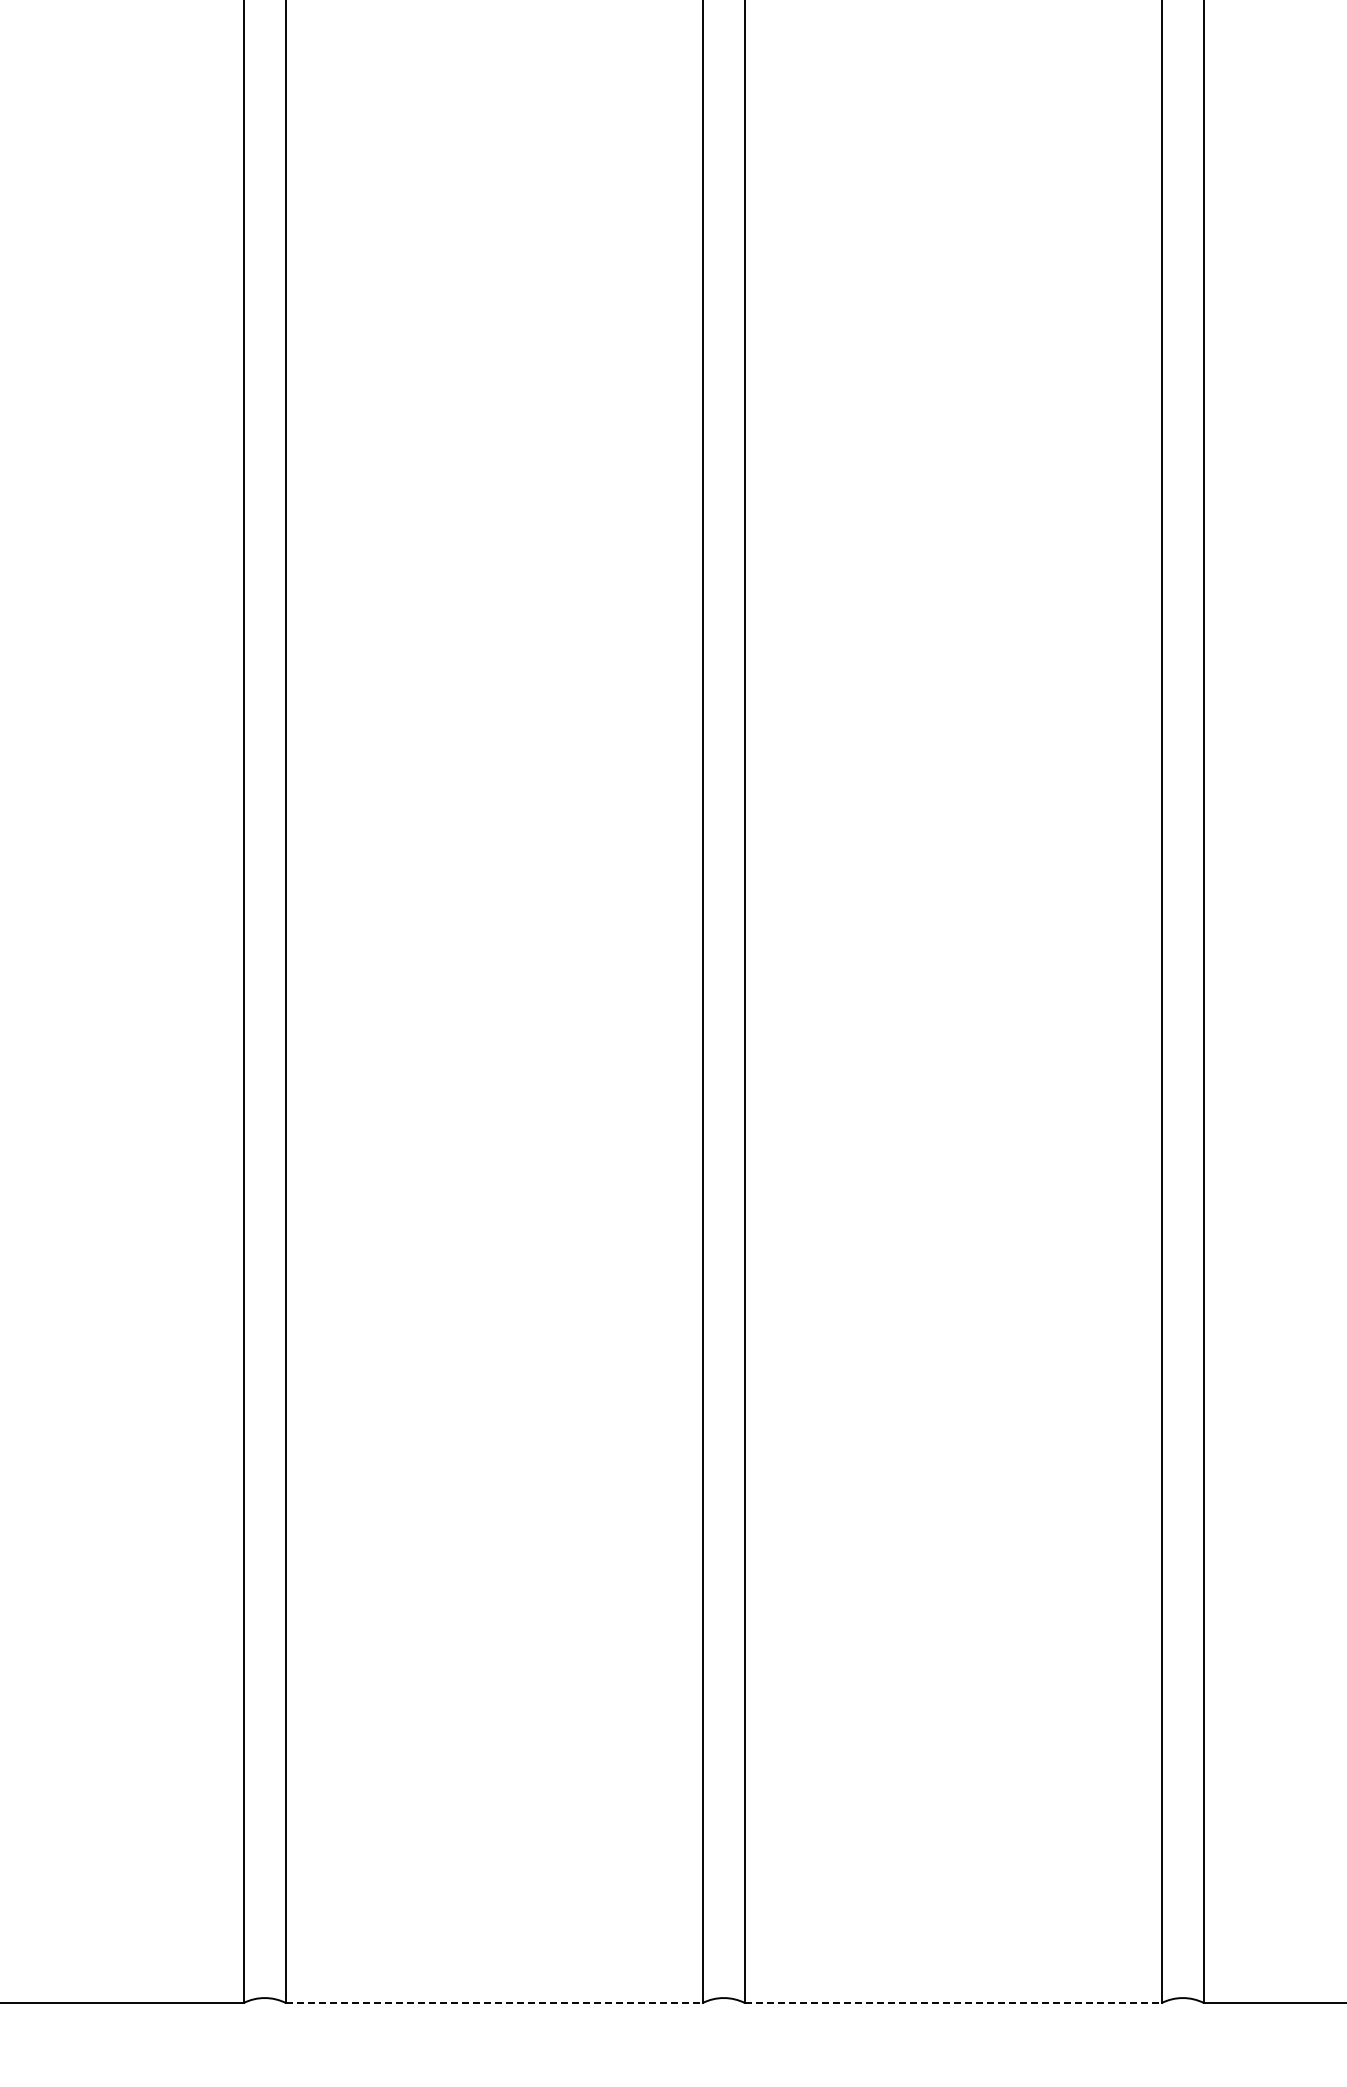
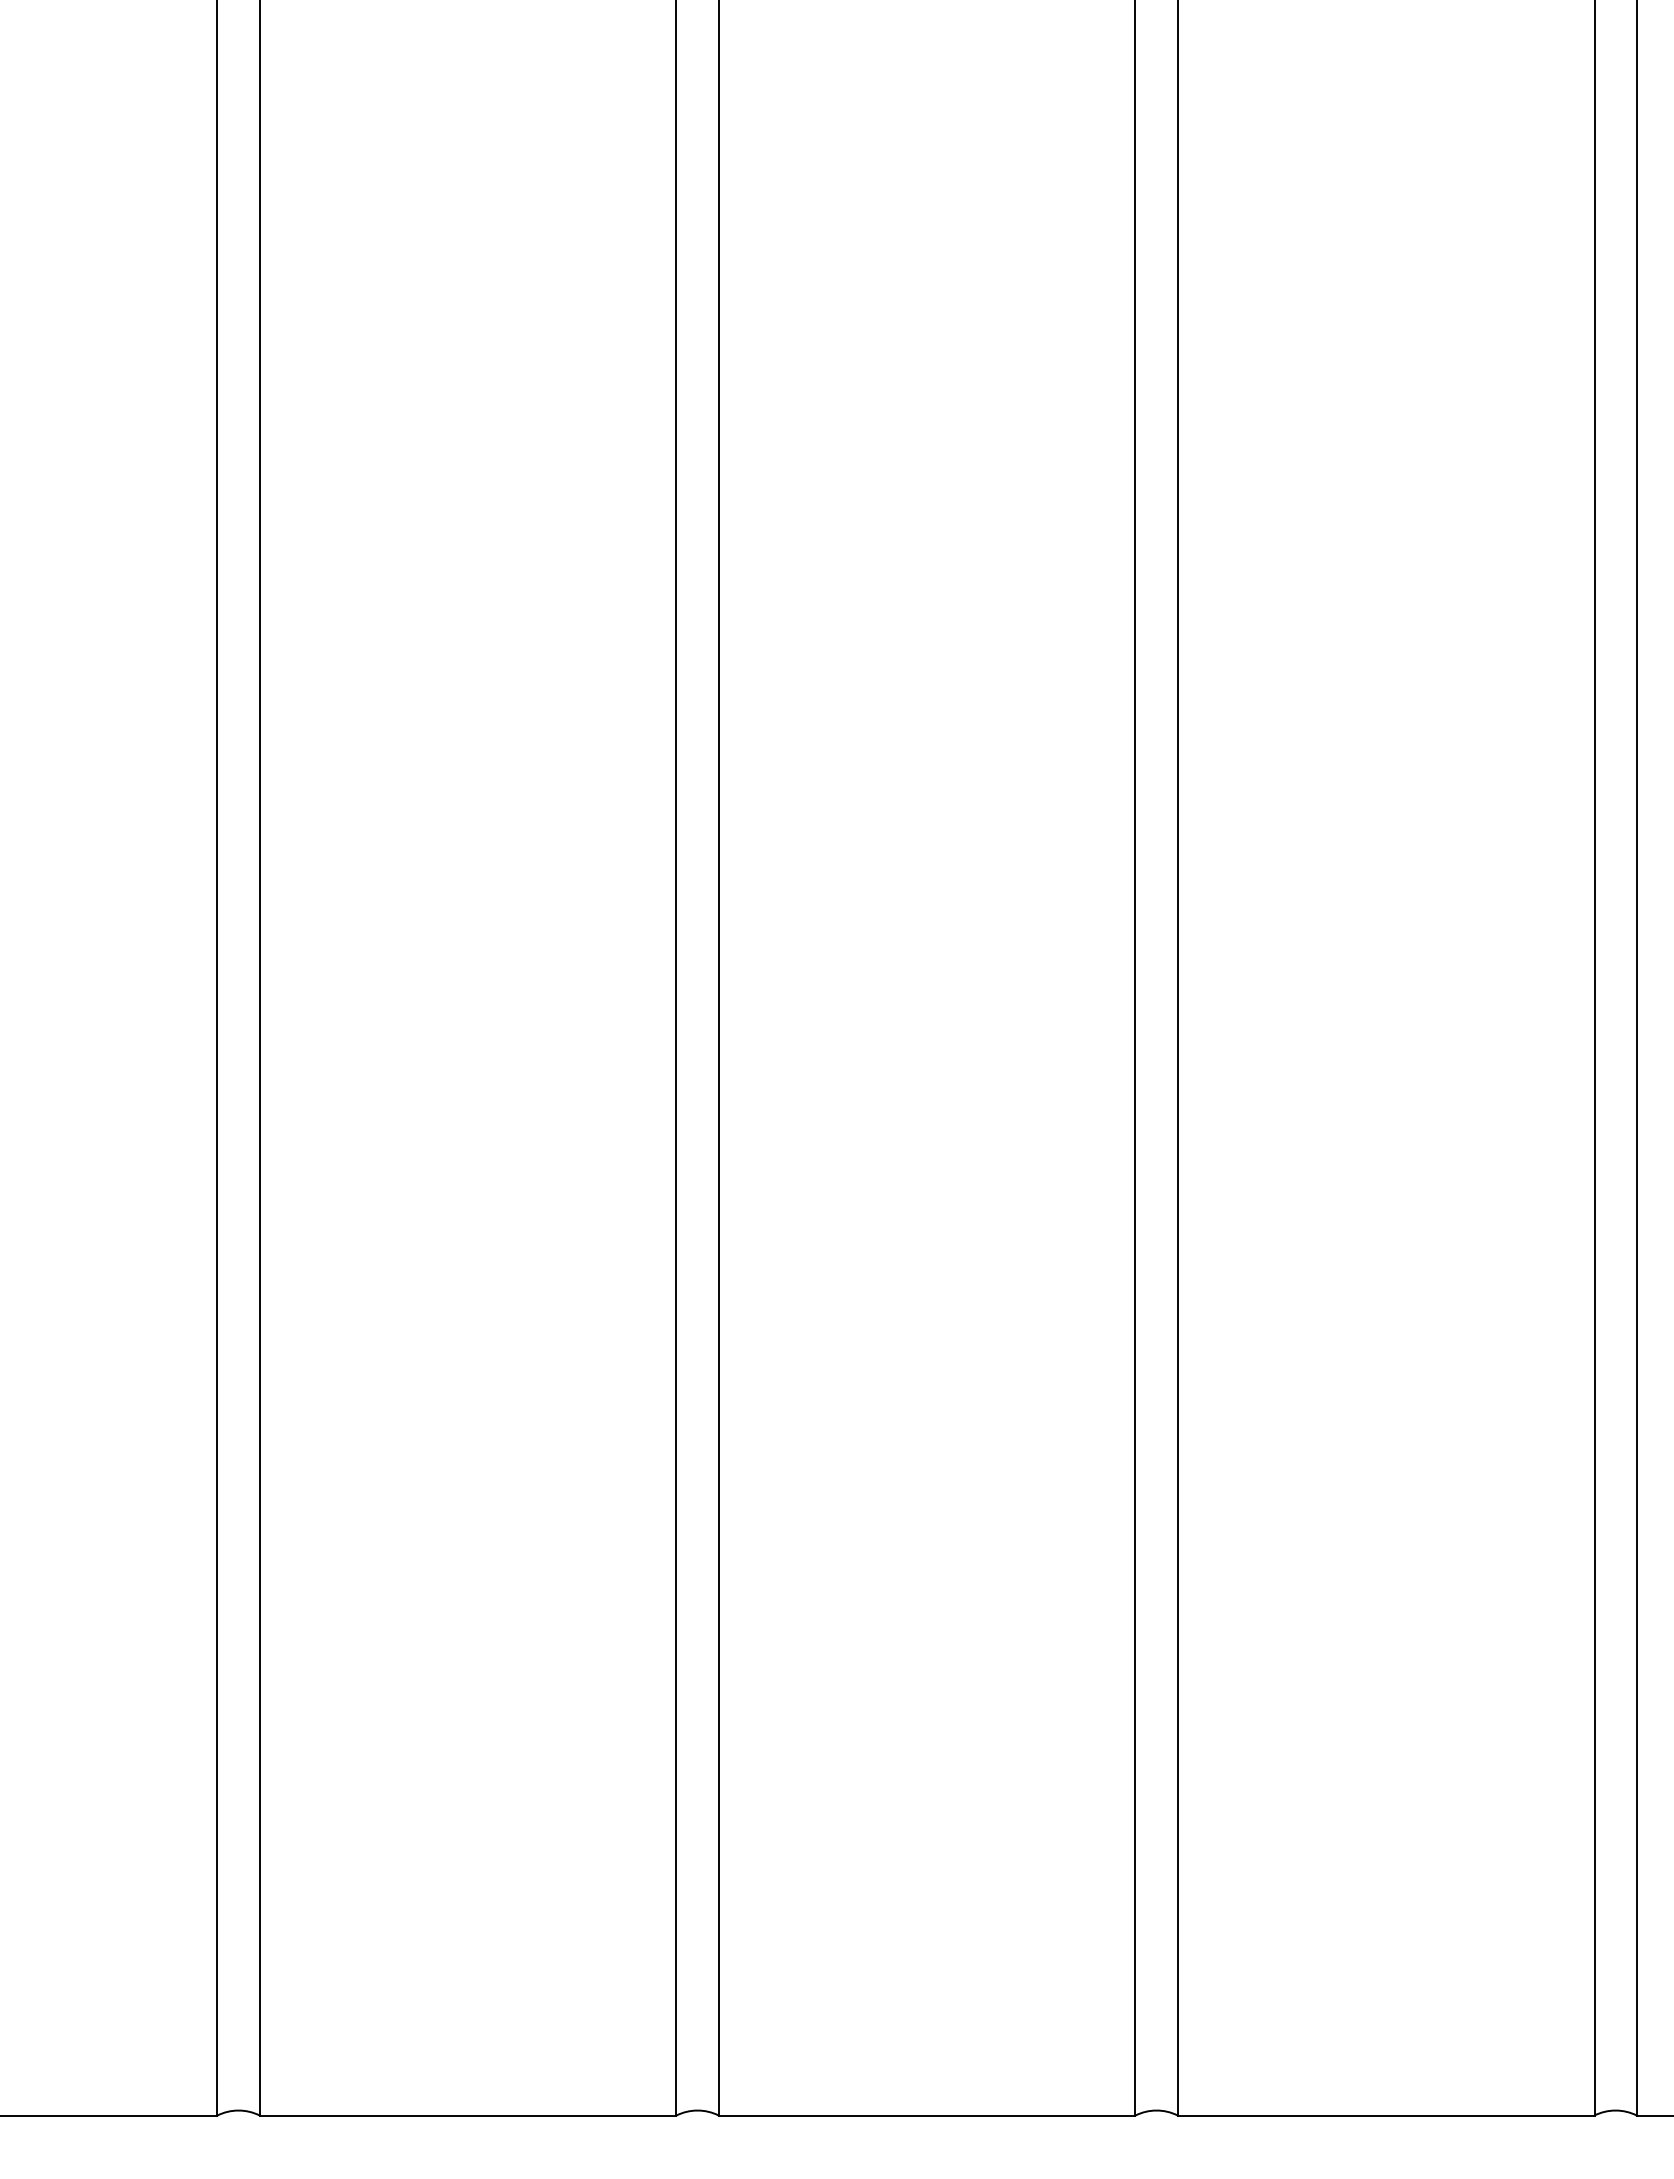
line: (494, 2003) -> (927, 2115), dashed -> solid
line: (953, 2003) -> (1386, 2115), dashed -> solid

